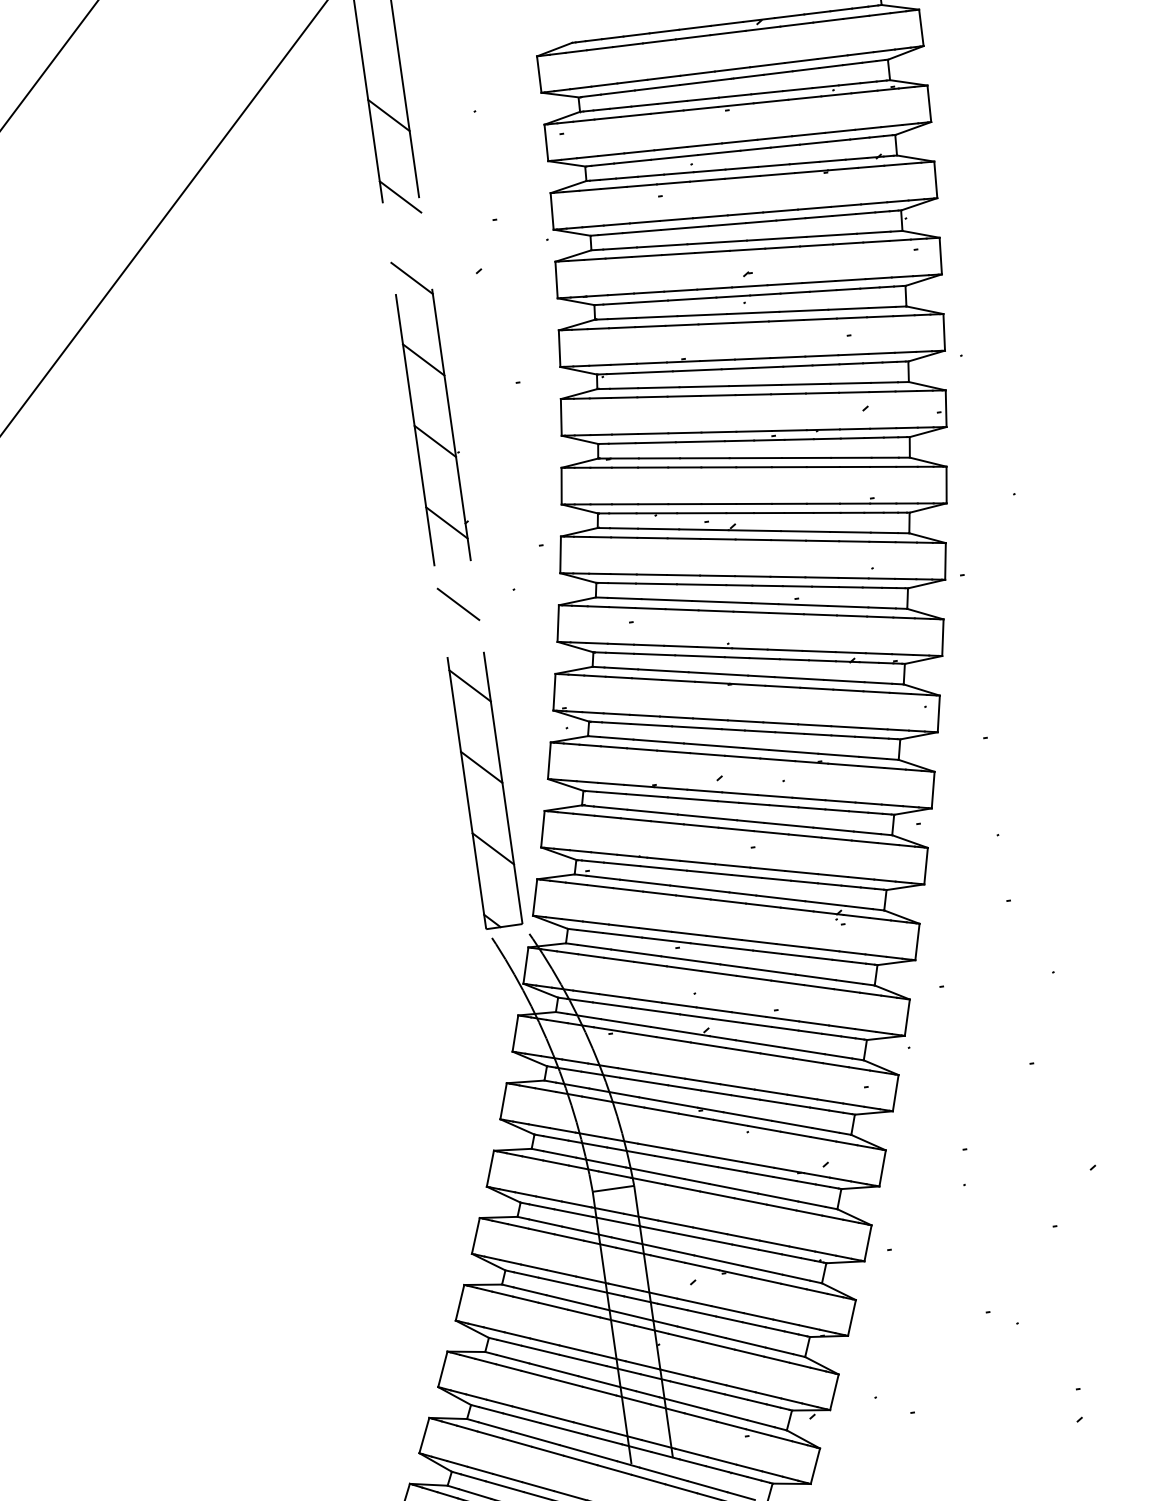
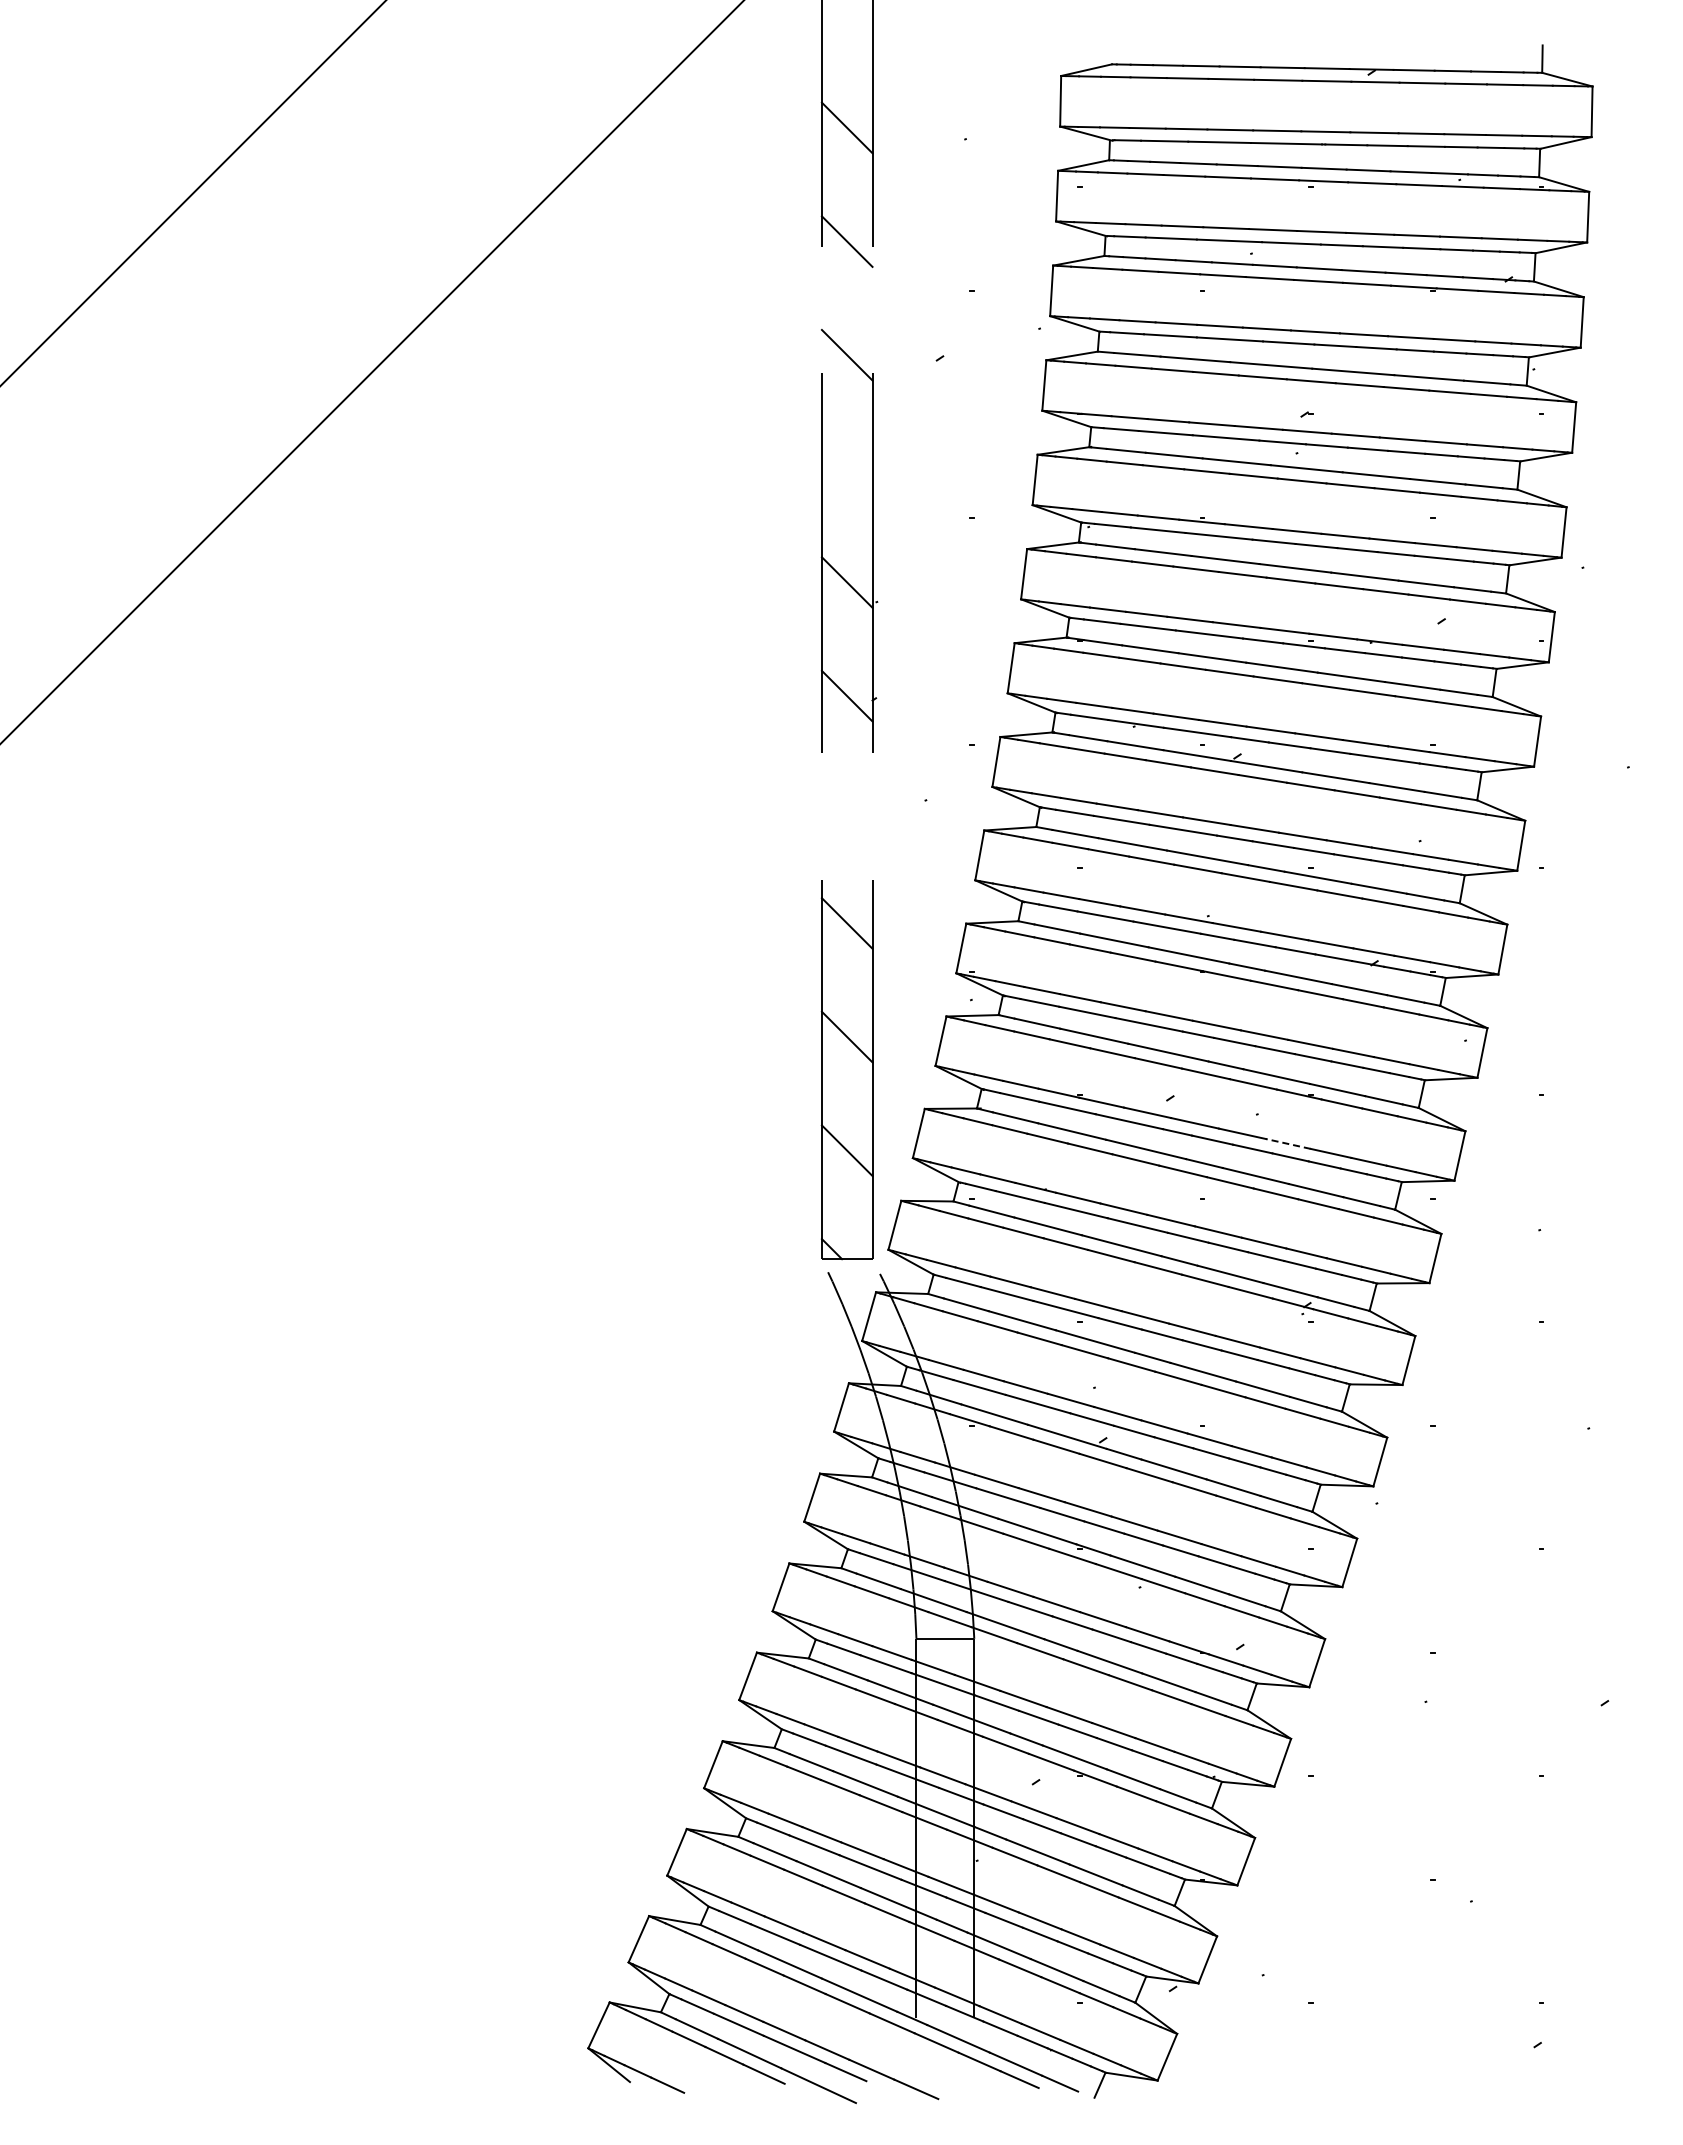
line: (423, 359) -> (846, 468), removed
line: (457, 604) -> (846, 809), removed
line: (808, 798) -> (1288, 1143), solid -> dashed

